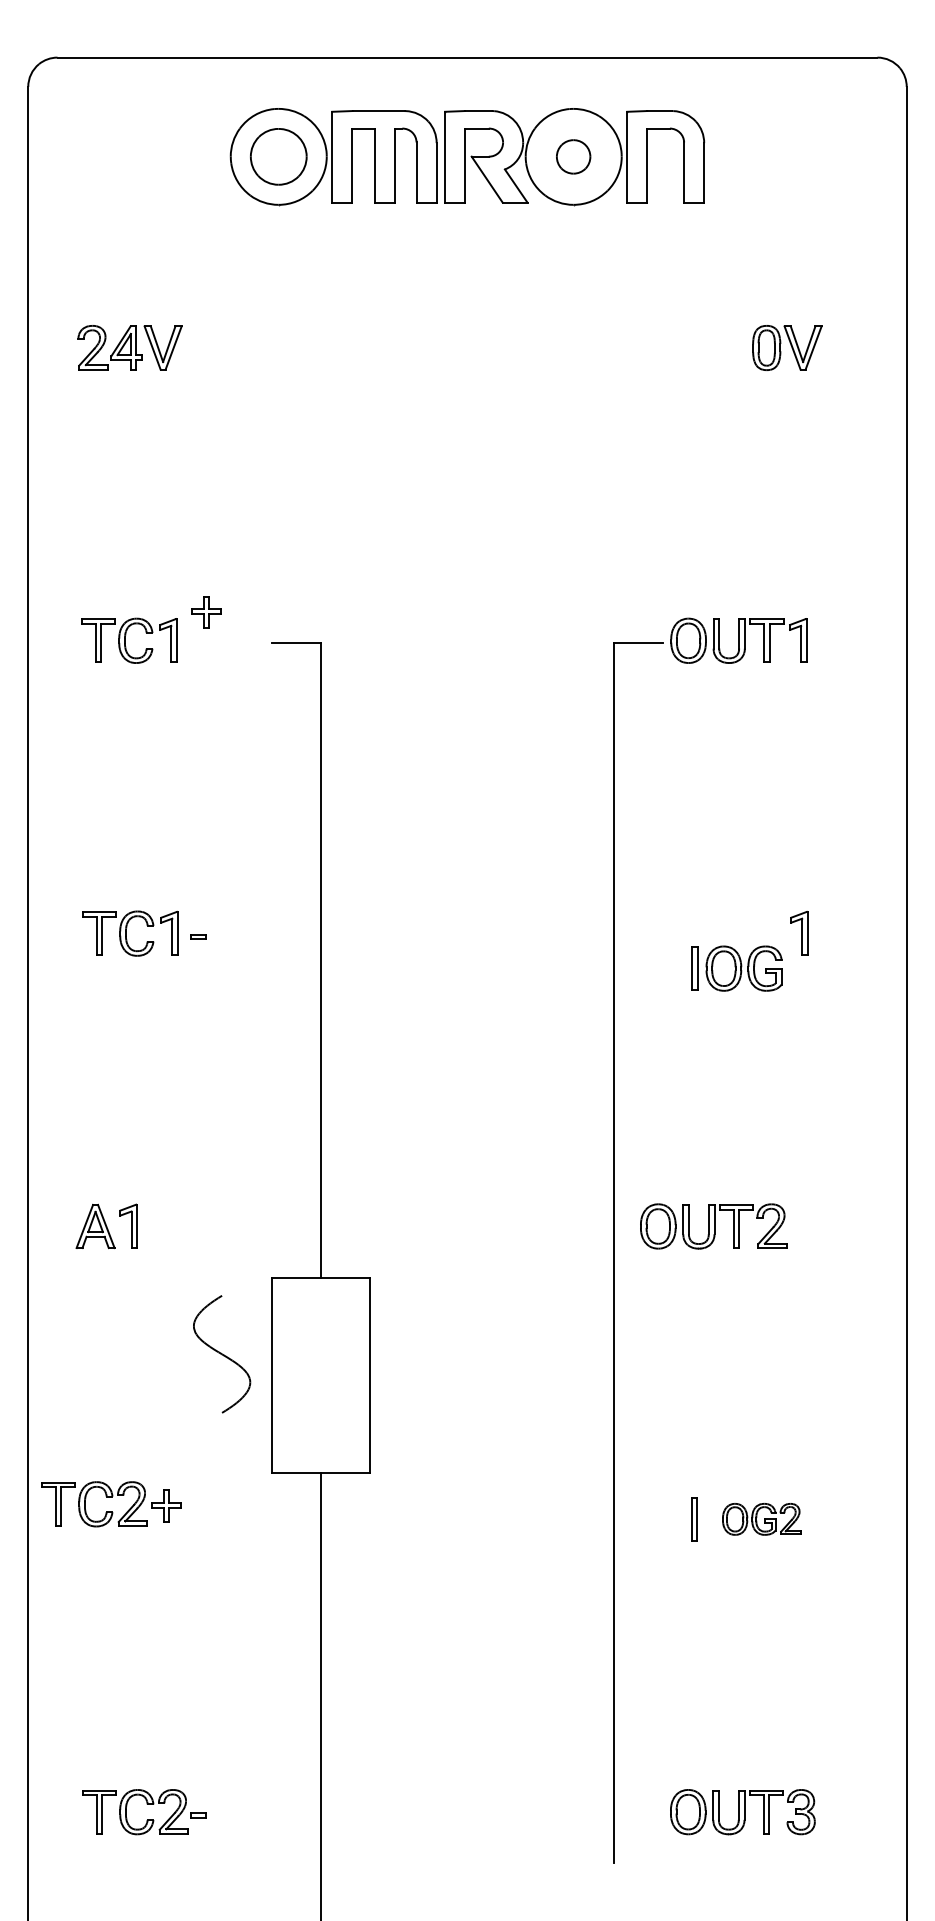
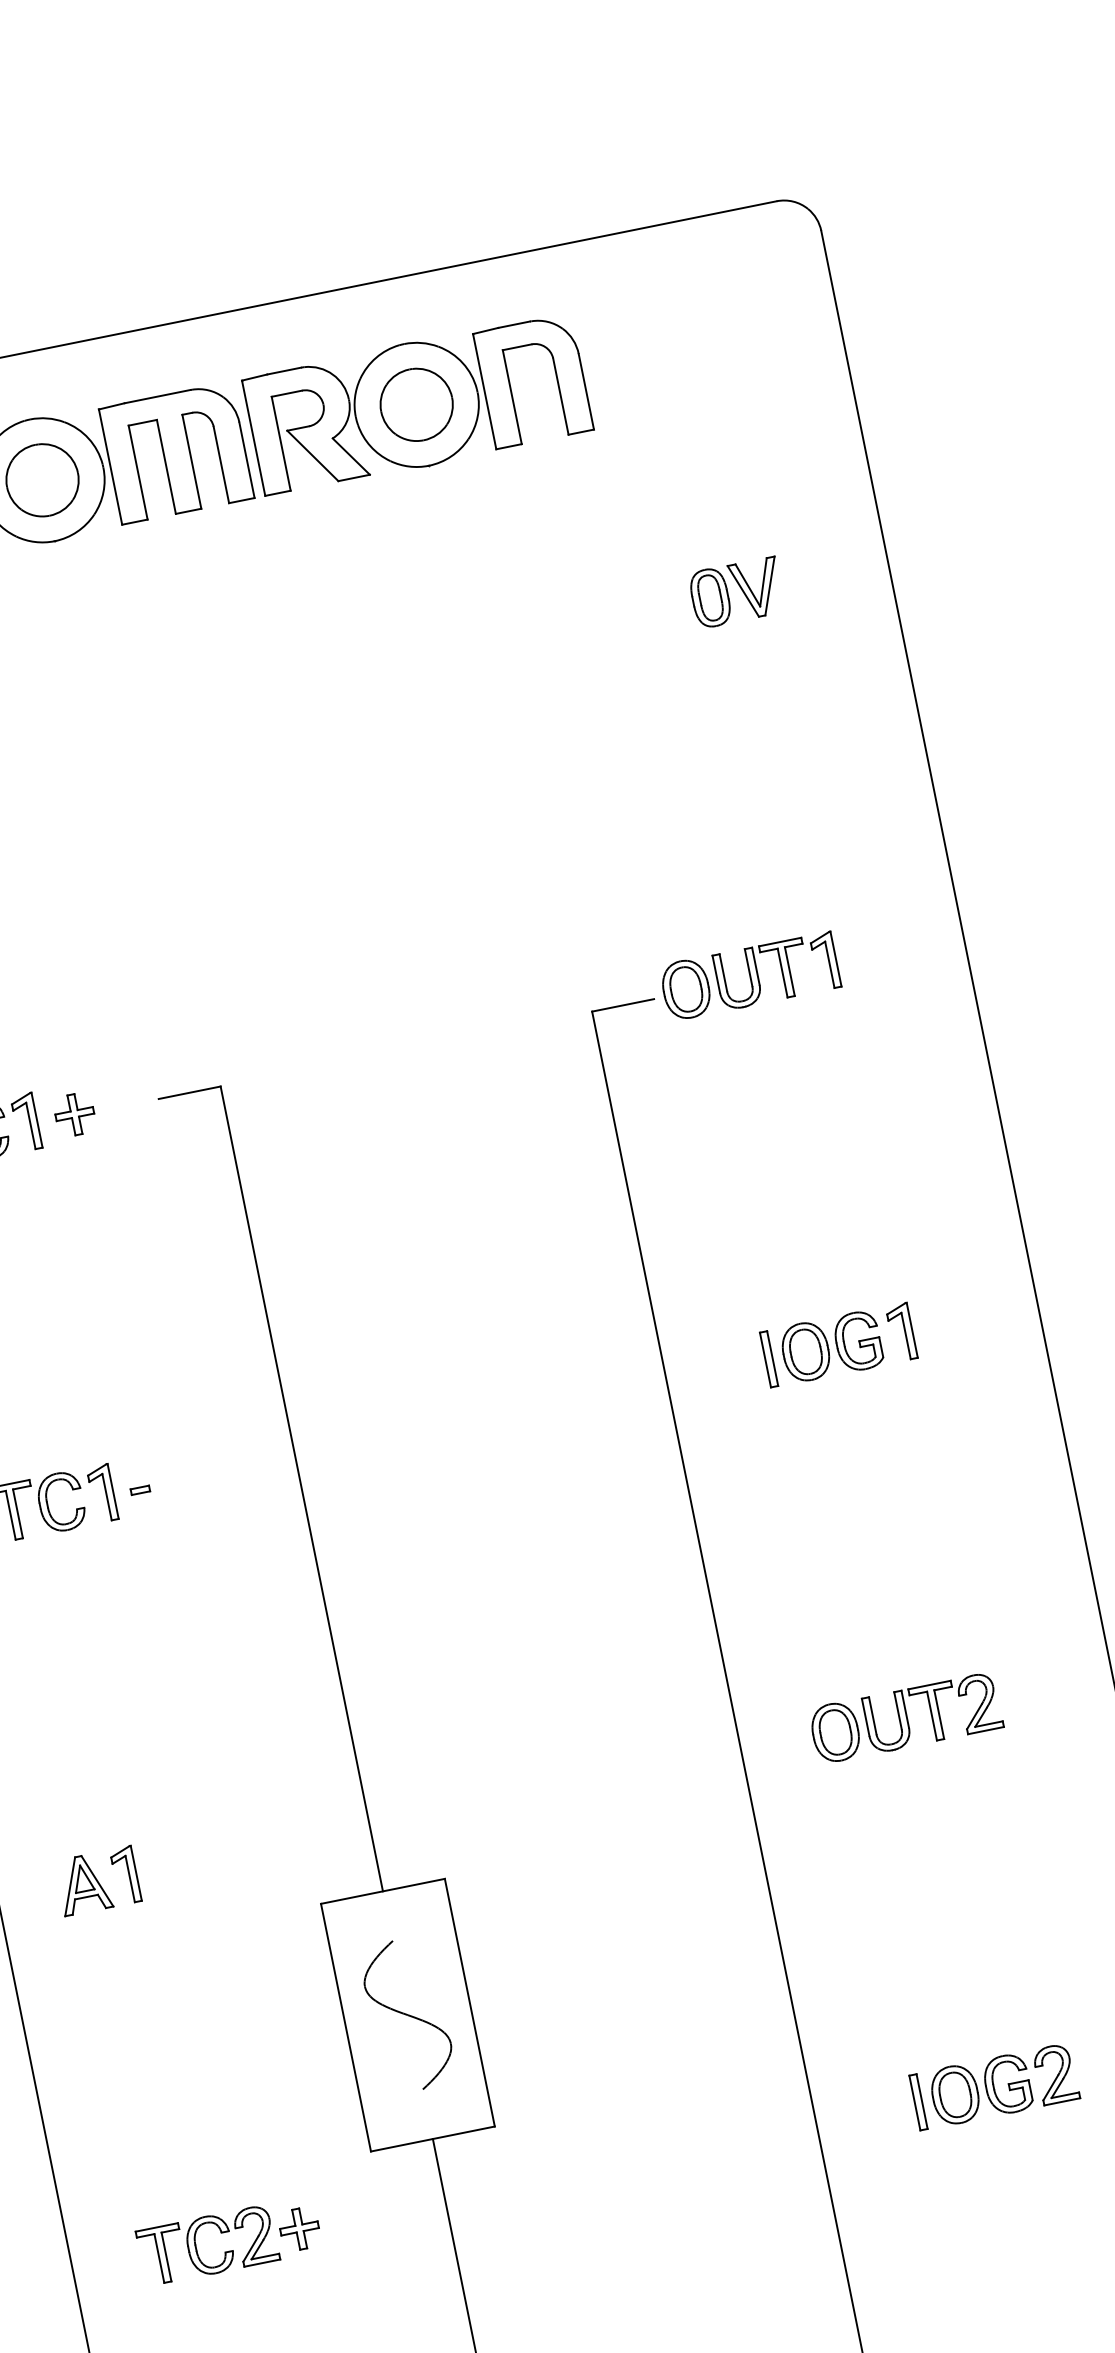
part: (573, 156) -> (416, 404), size x1.67
part: (206, 612) -> (75, 1114), moved
part: (736, 968) -> (821, 1348), moved
part: (713, 1226) -> (905, 1718), moved
part: (222, 1354) -> (408, 2015), moved
part: (111, 1497) -> (227, 2232), moved
part: (761, 1519) -> (1003, 2085), size x1.43

